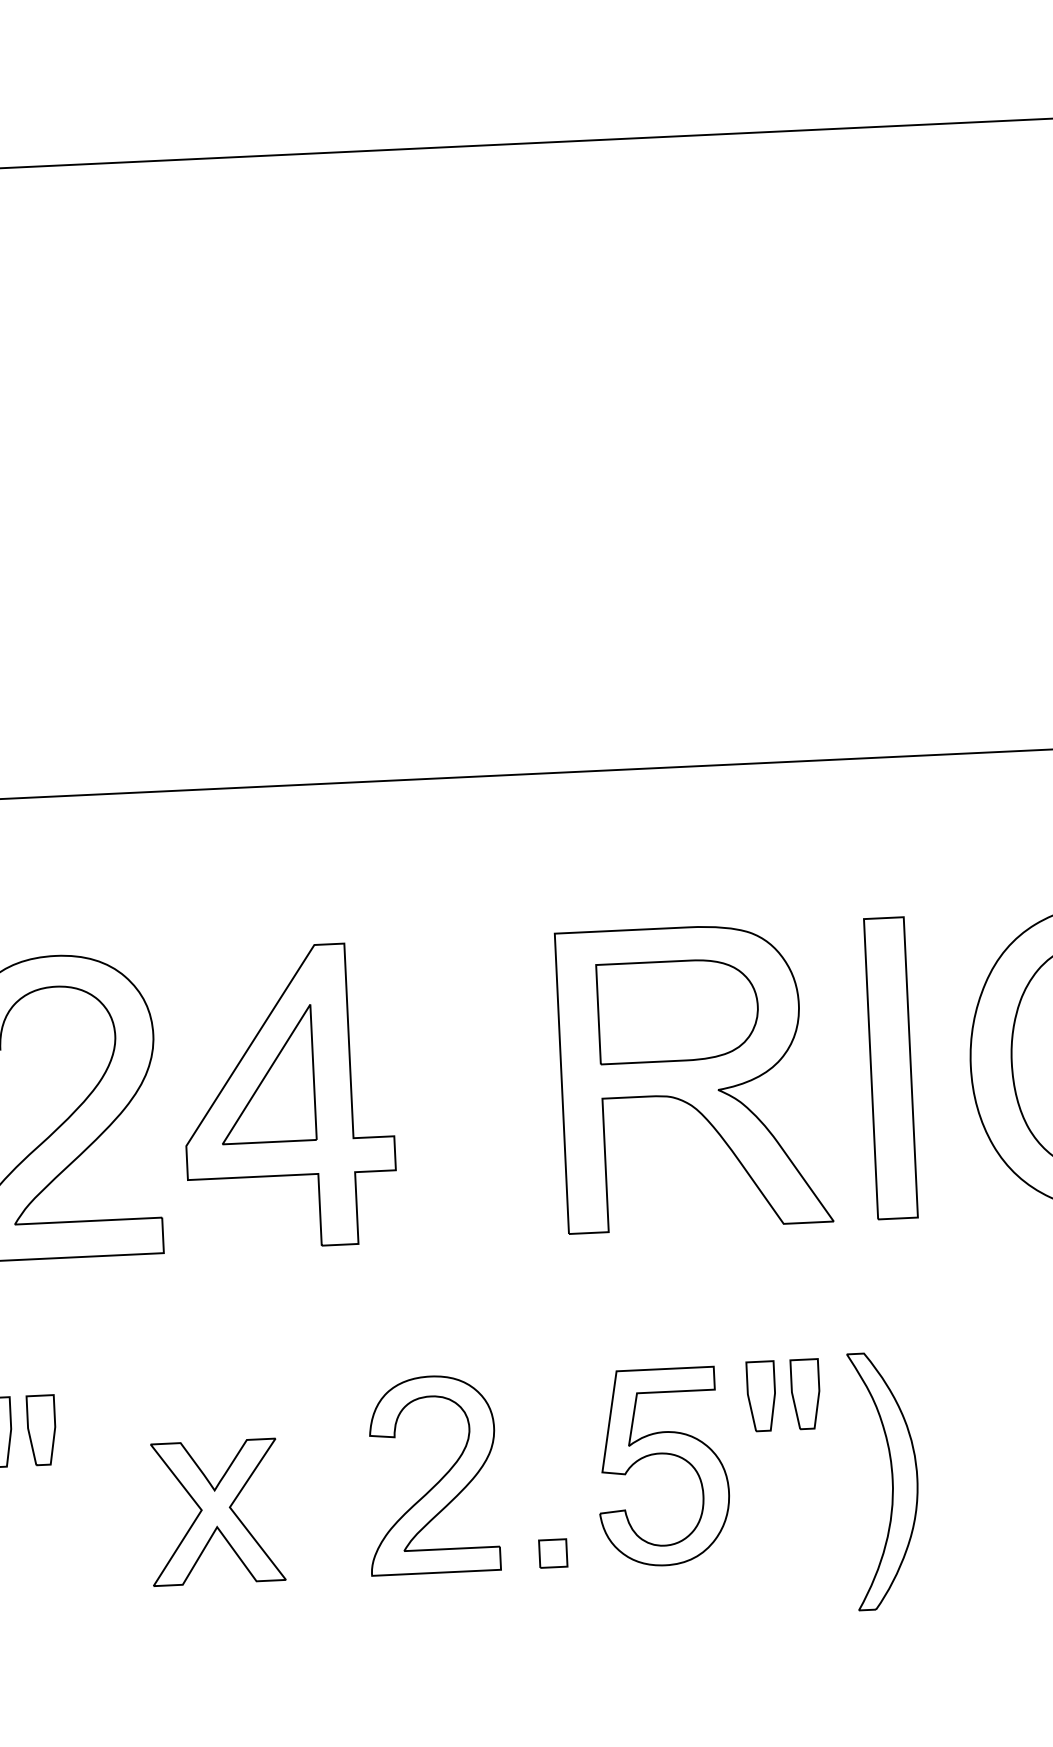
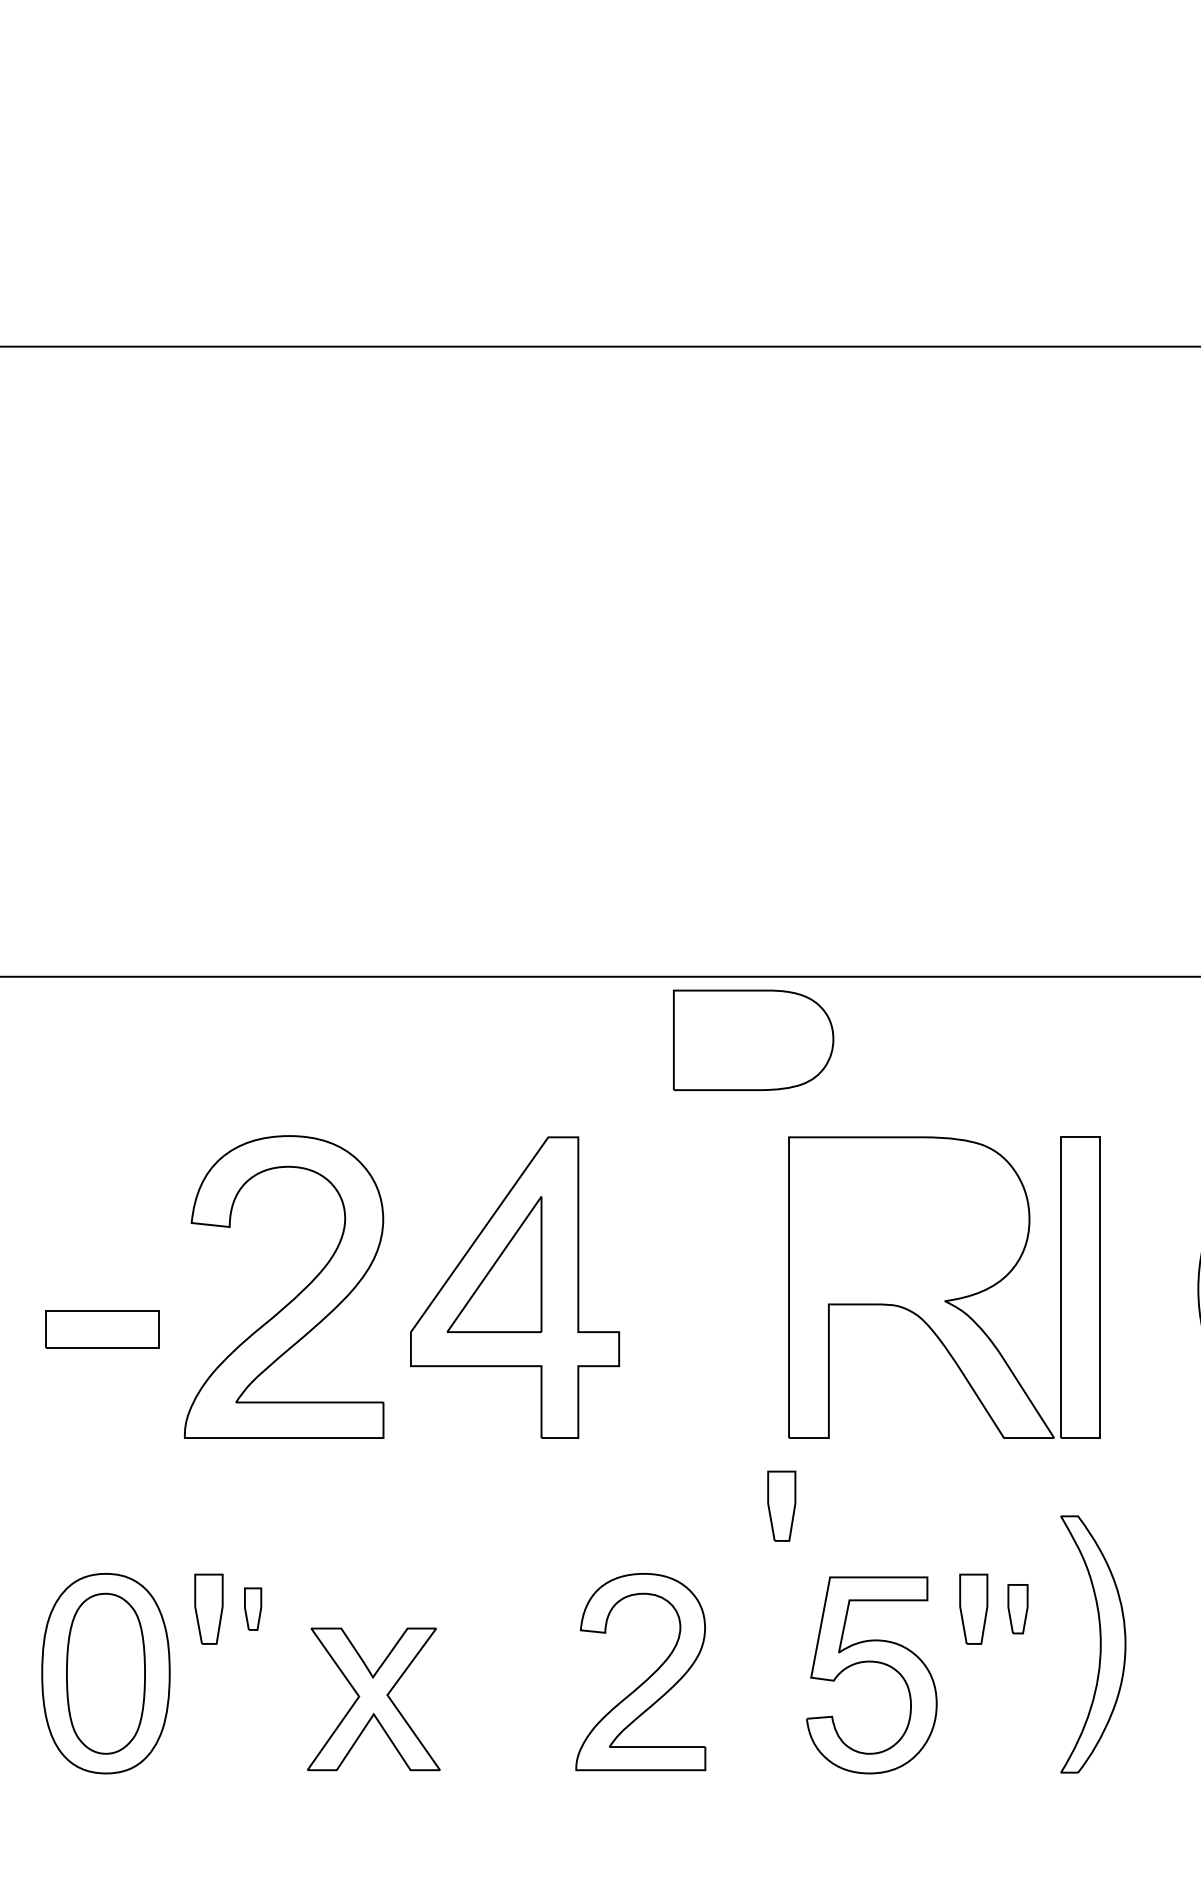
part: (678, 1010) -> (753, 1039), moved
part: (890, 1068) -> (1080, 1287), moved
part: (564, 1301) -> (781, 1505), added
part: (805, 1393) -> (1017, 1608), size x0.7
part: (41, 1429) -> (252, 1608), size x0.6
part: (885, 1480) -> (1093, 1644), moved
part: (216, 1512) -> (373, 1699), moved
part: (553, 1553) -> (758, 1756), removed

